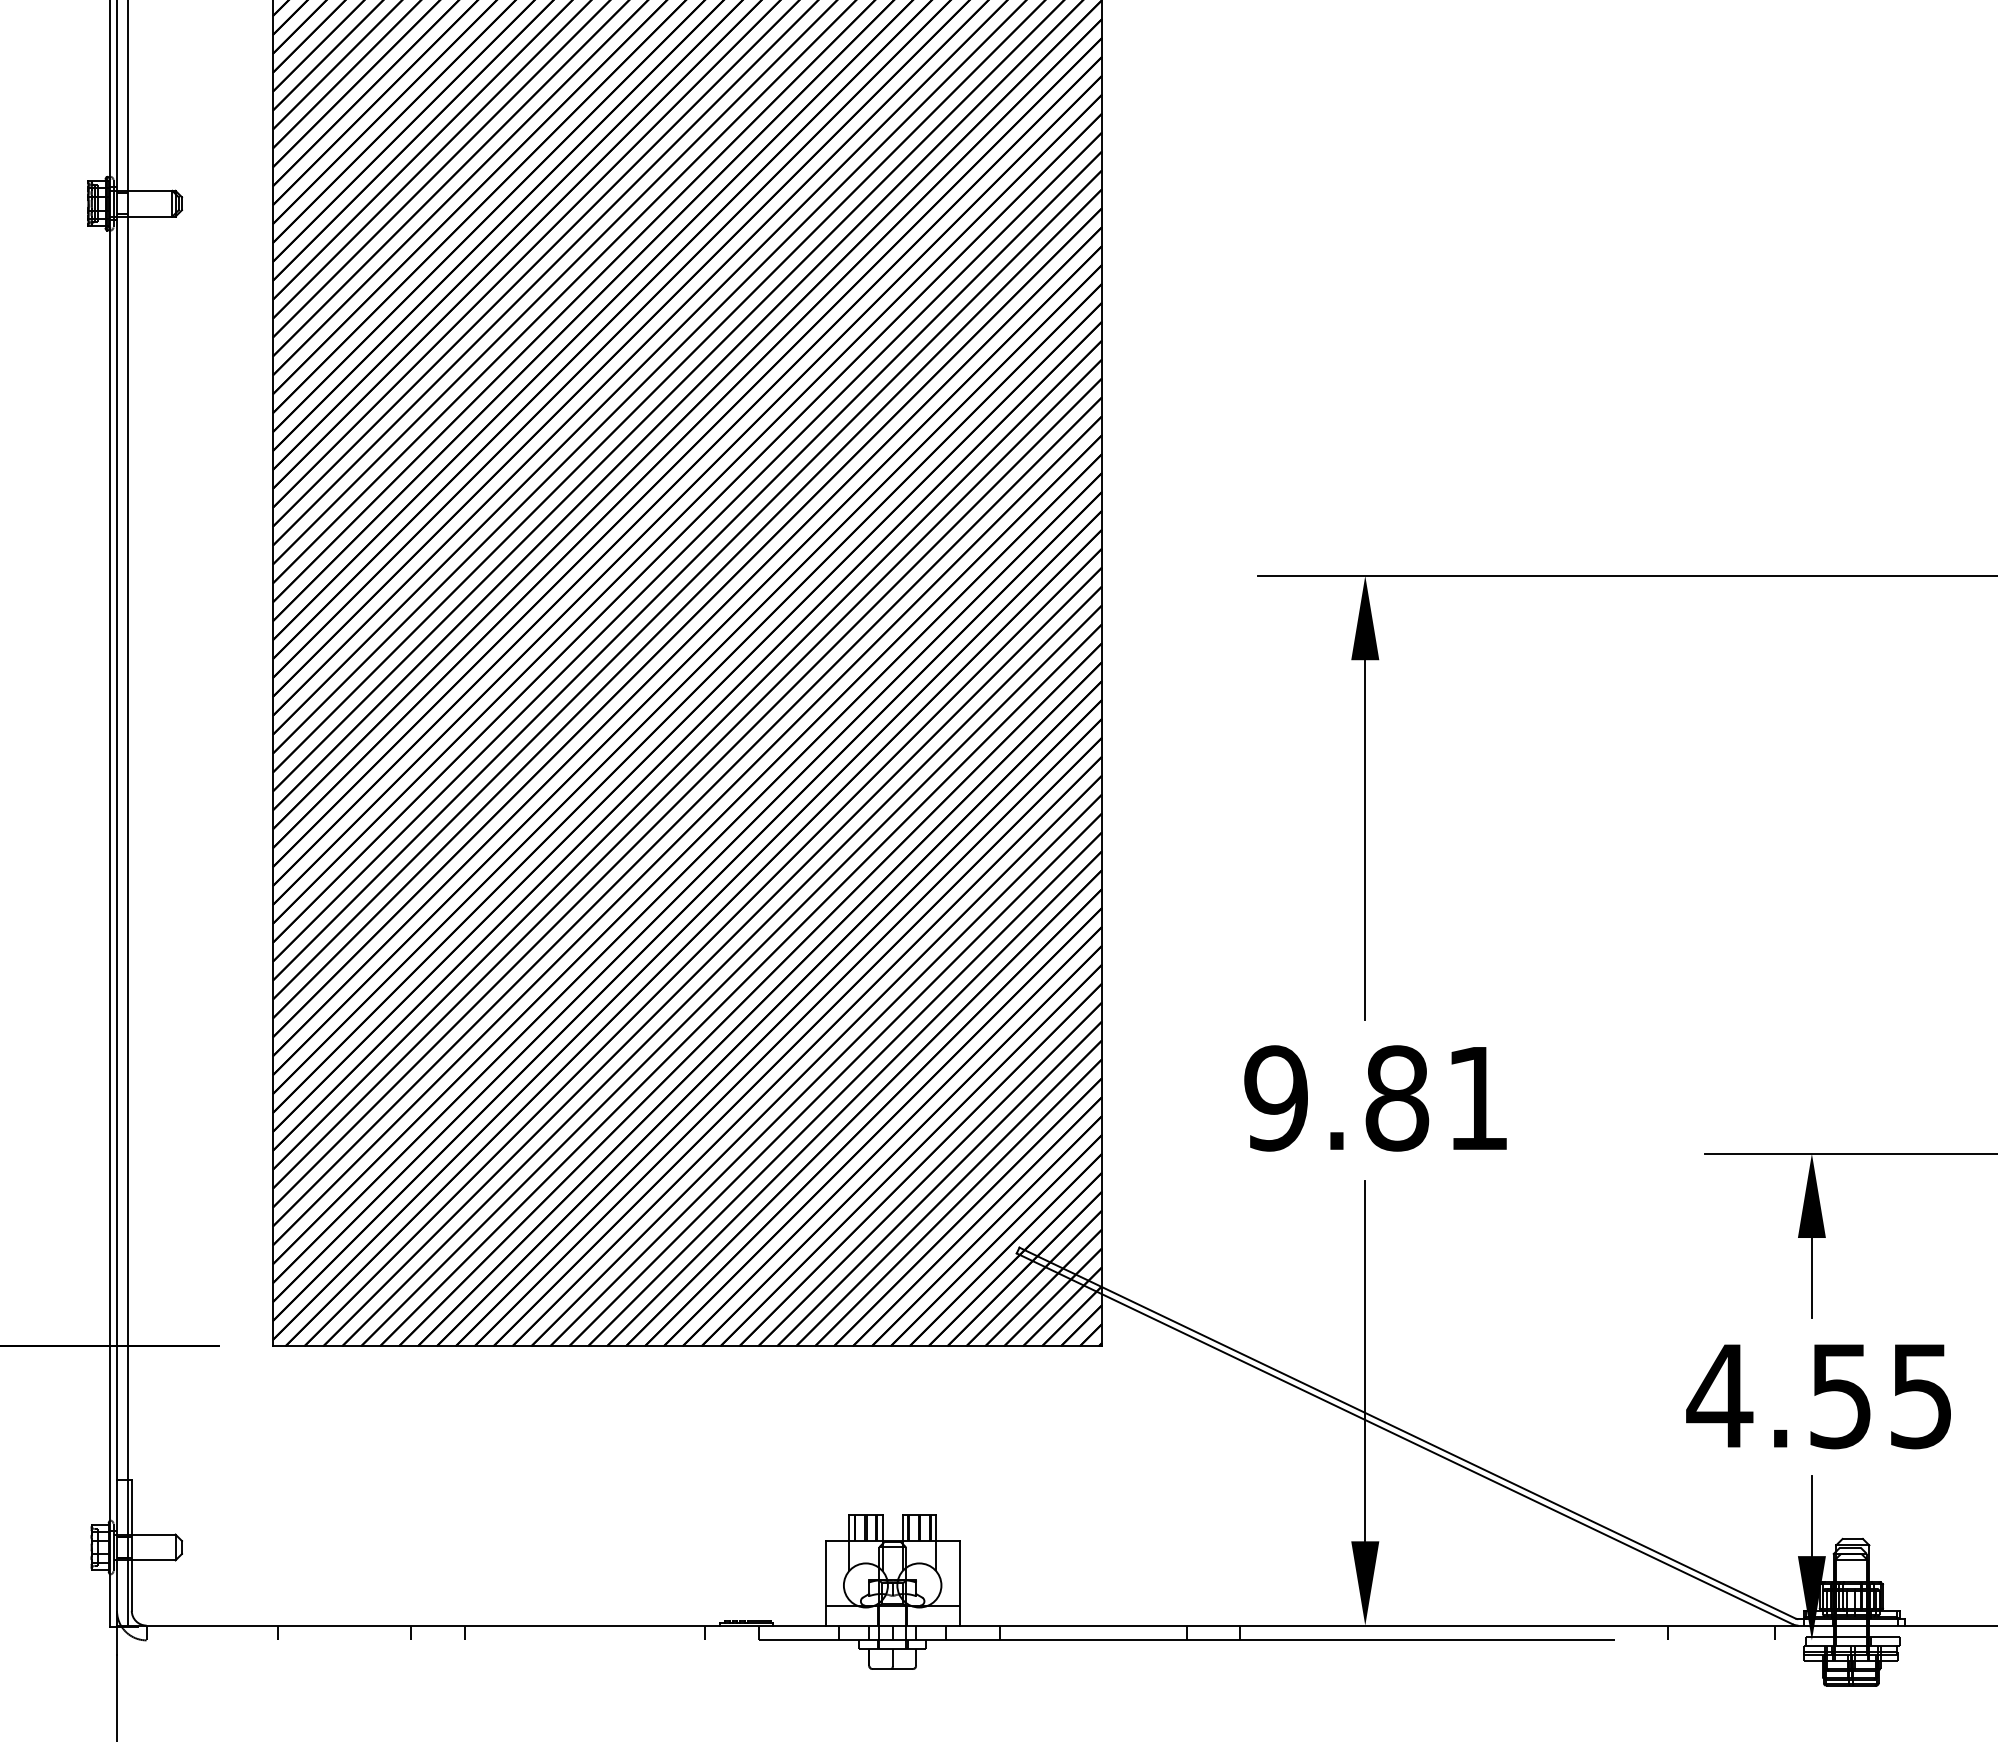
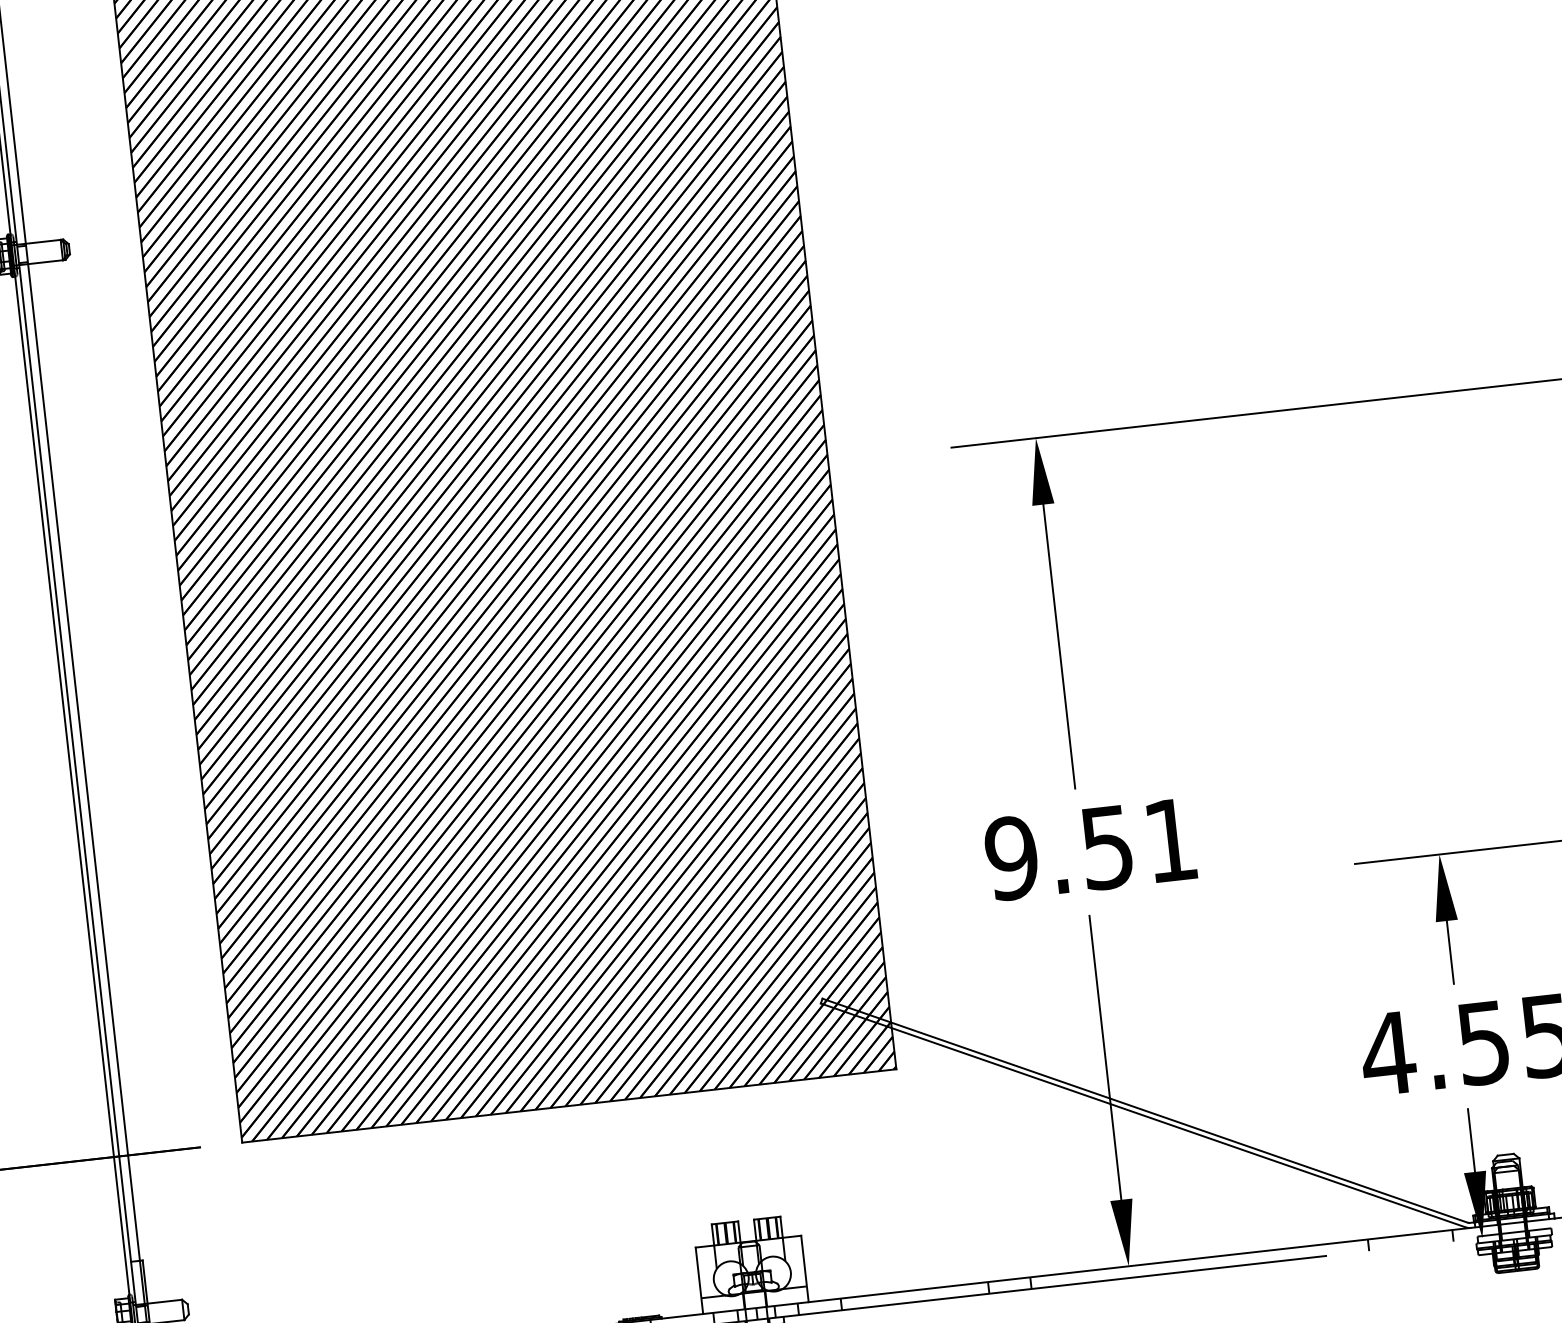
text: (1397, 1098) -> (1107, 847), 9.81 -> 9.51

